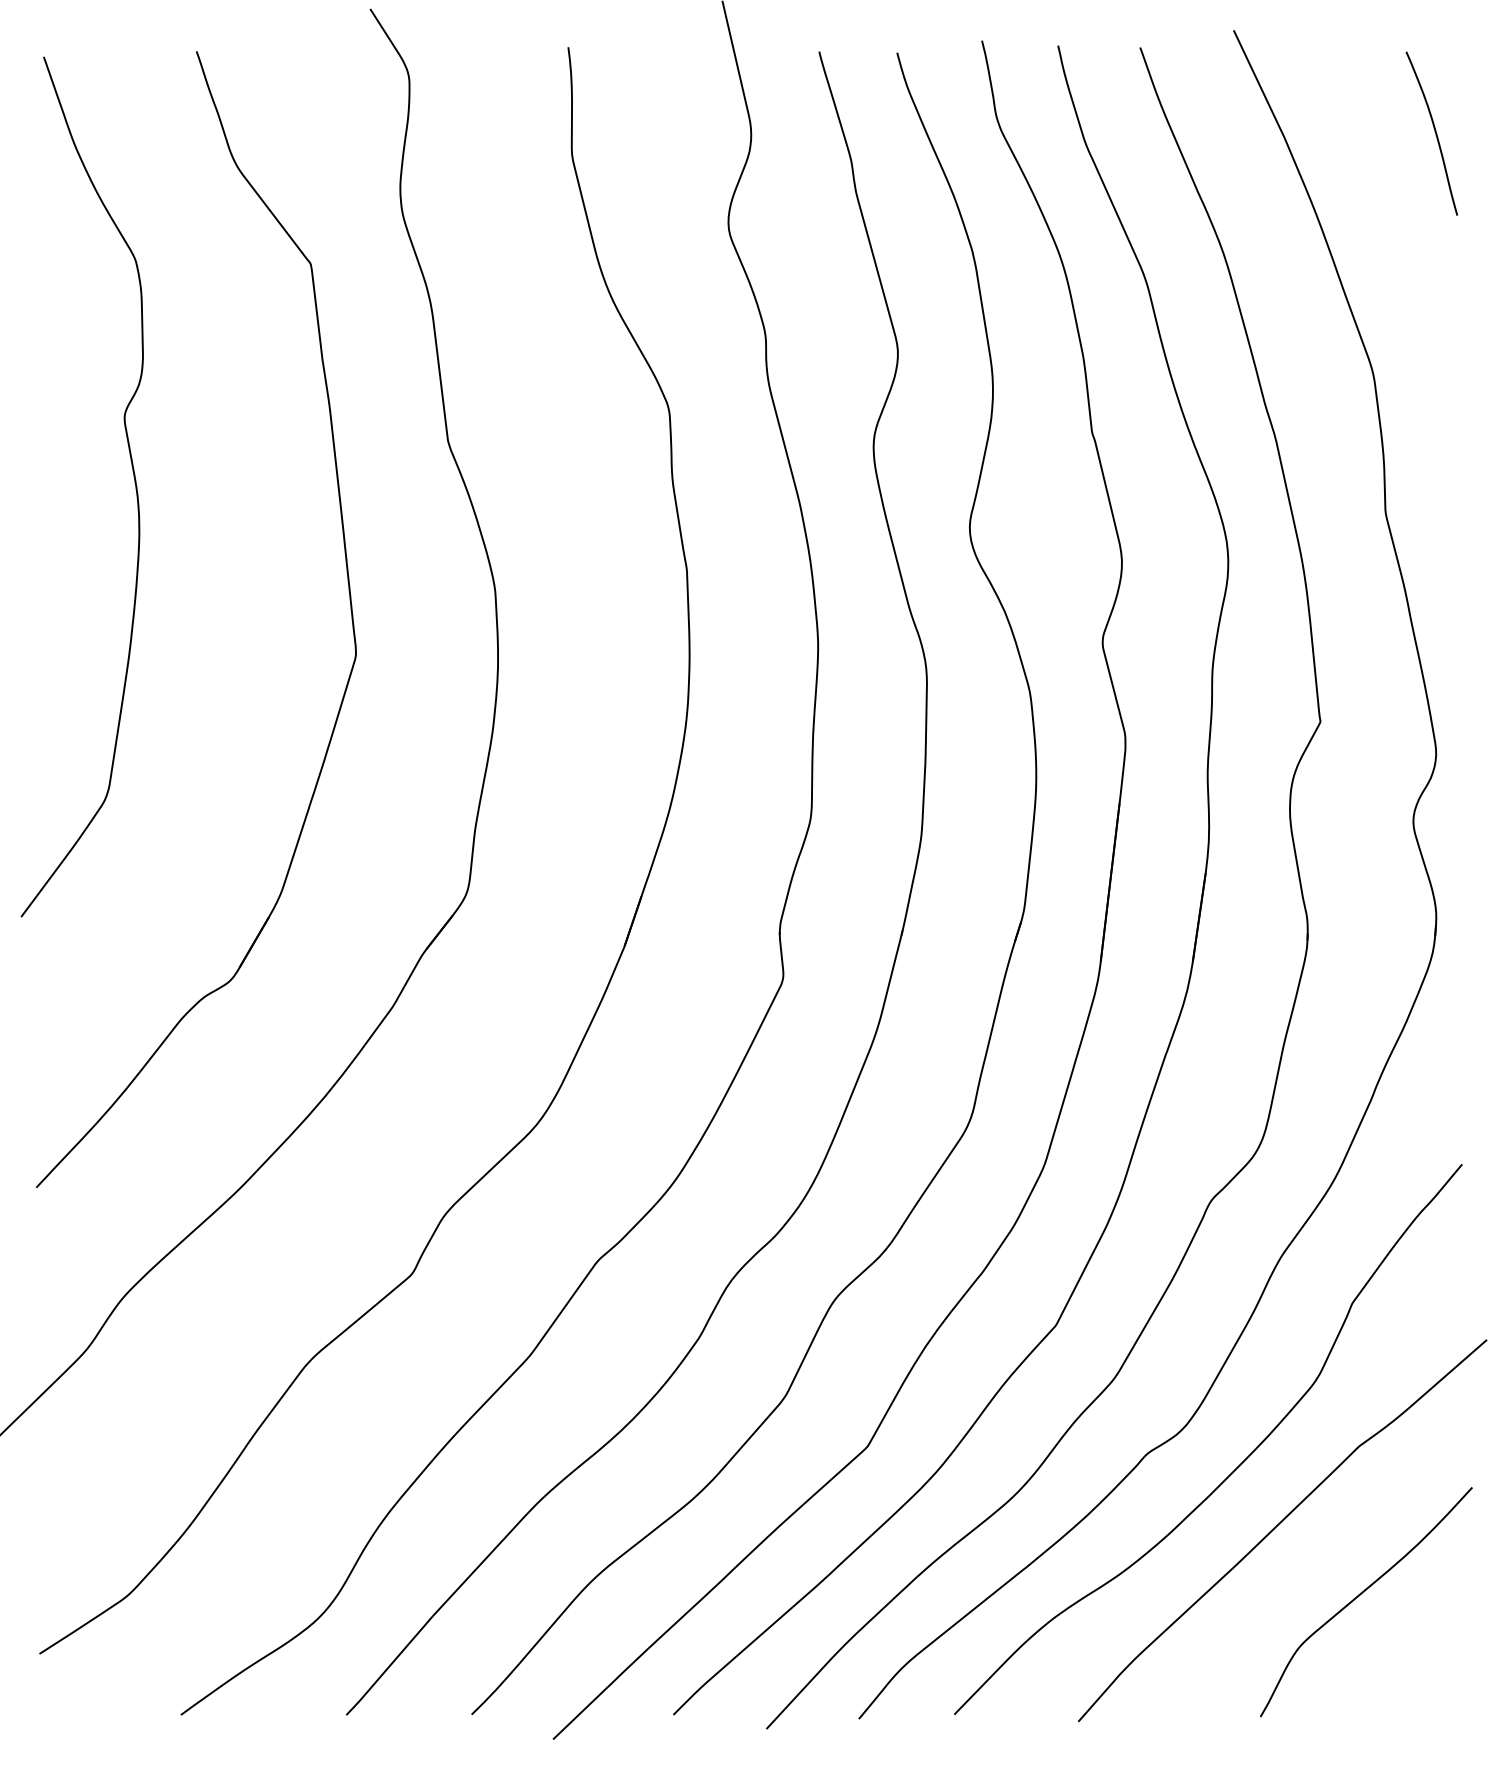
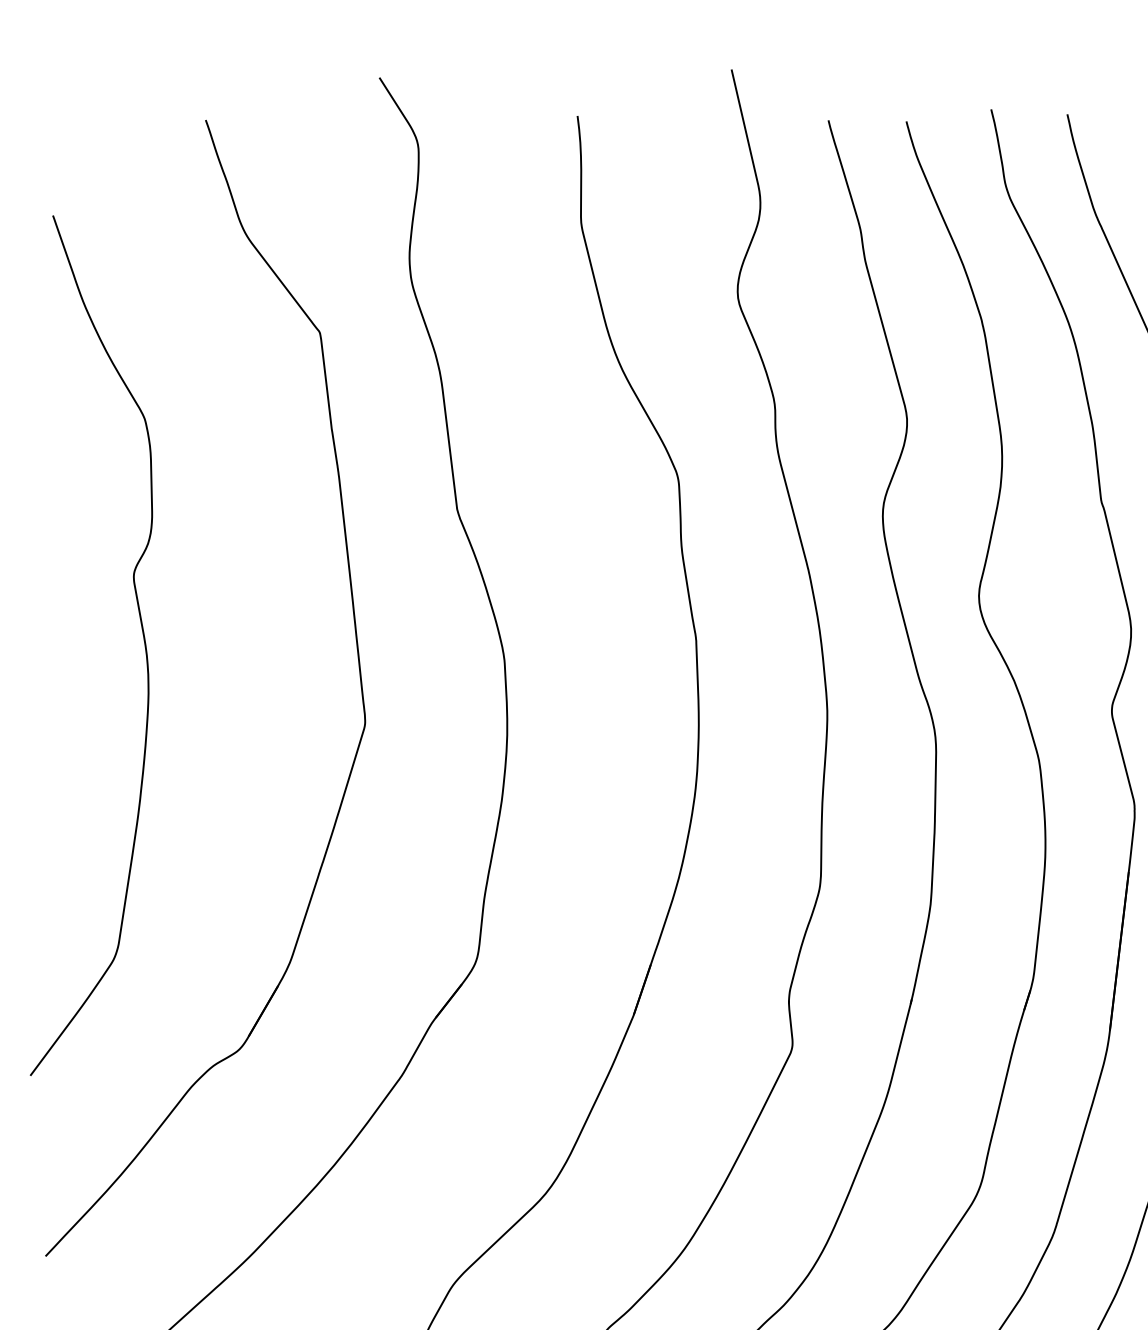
curve: (133, 477) -> (142, 636), moved

